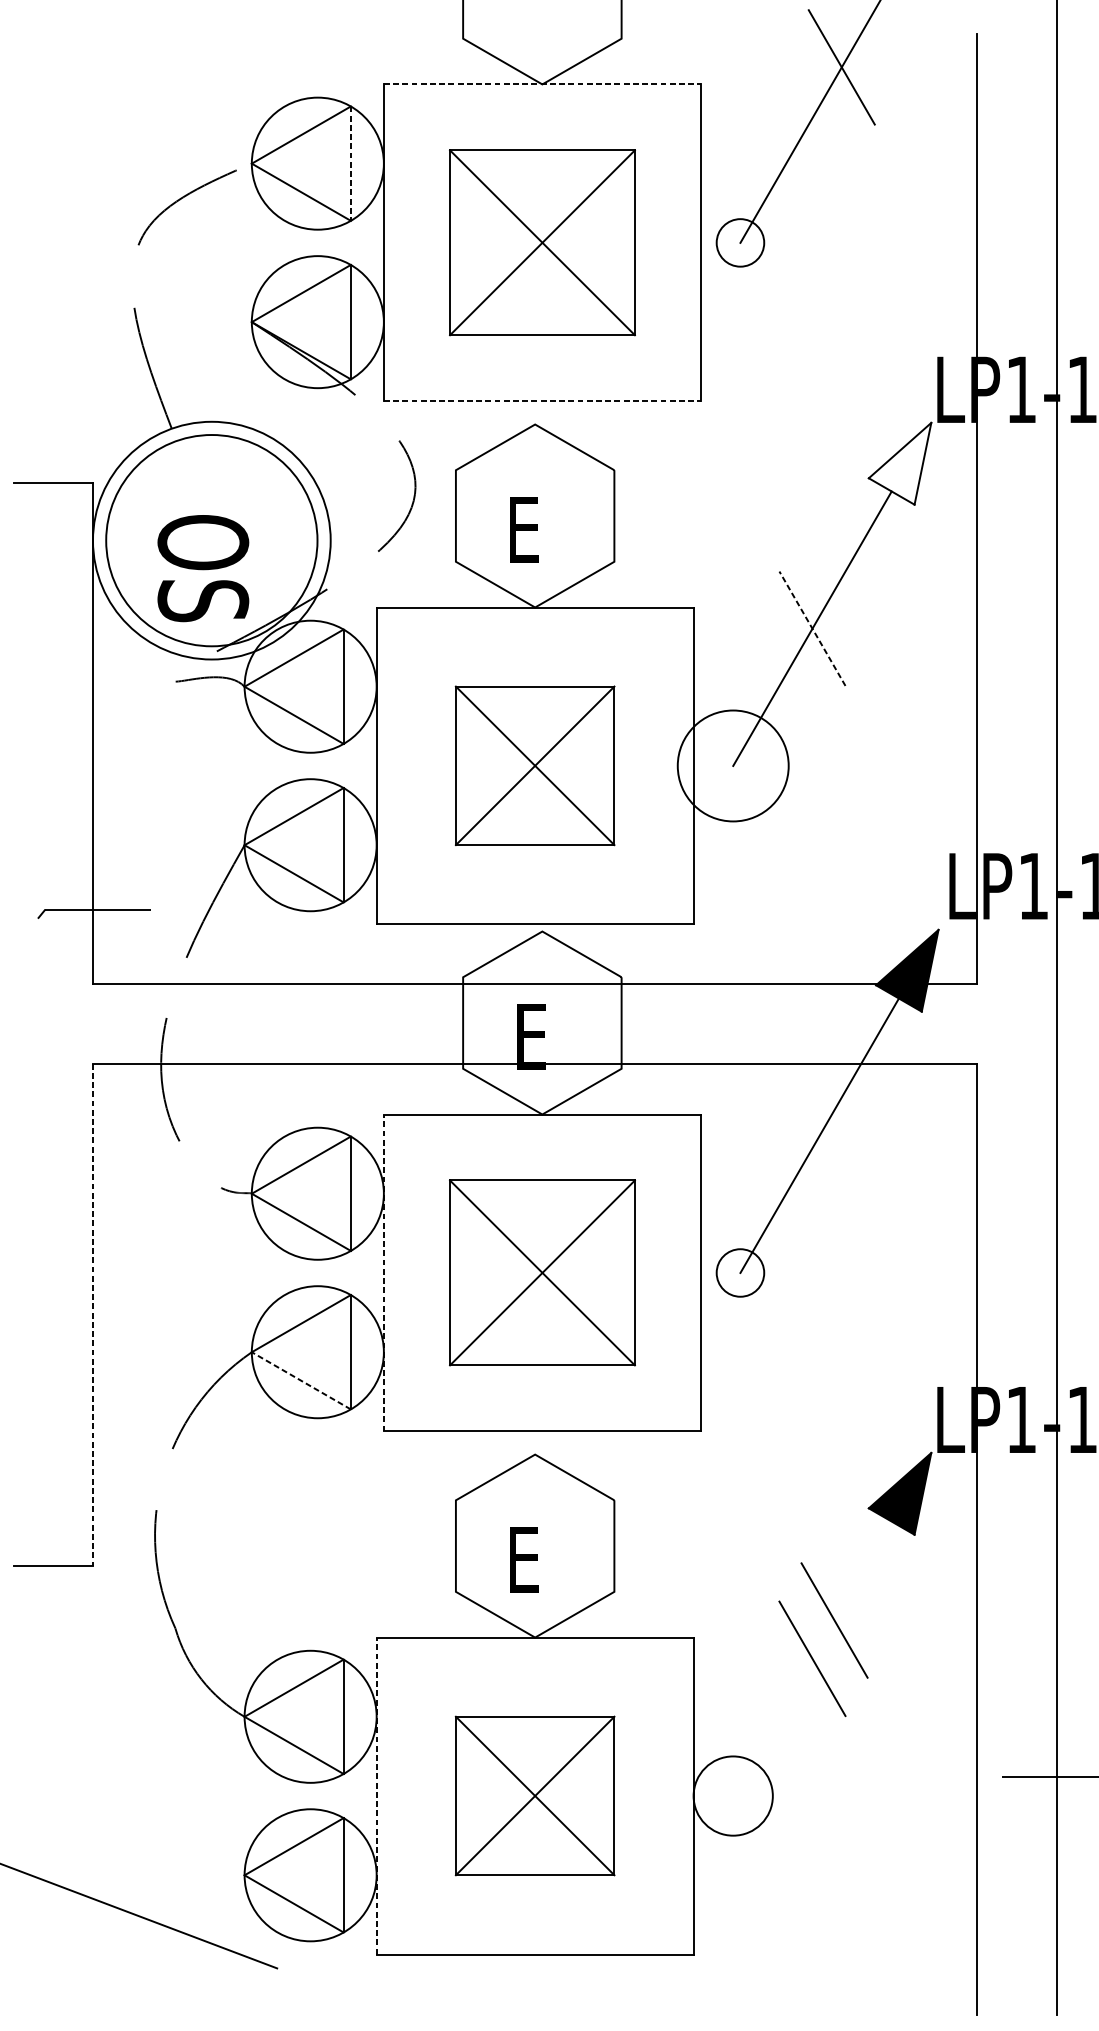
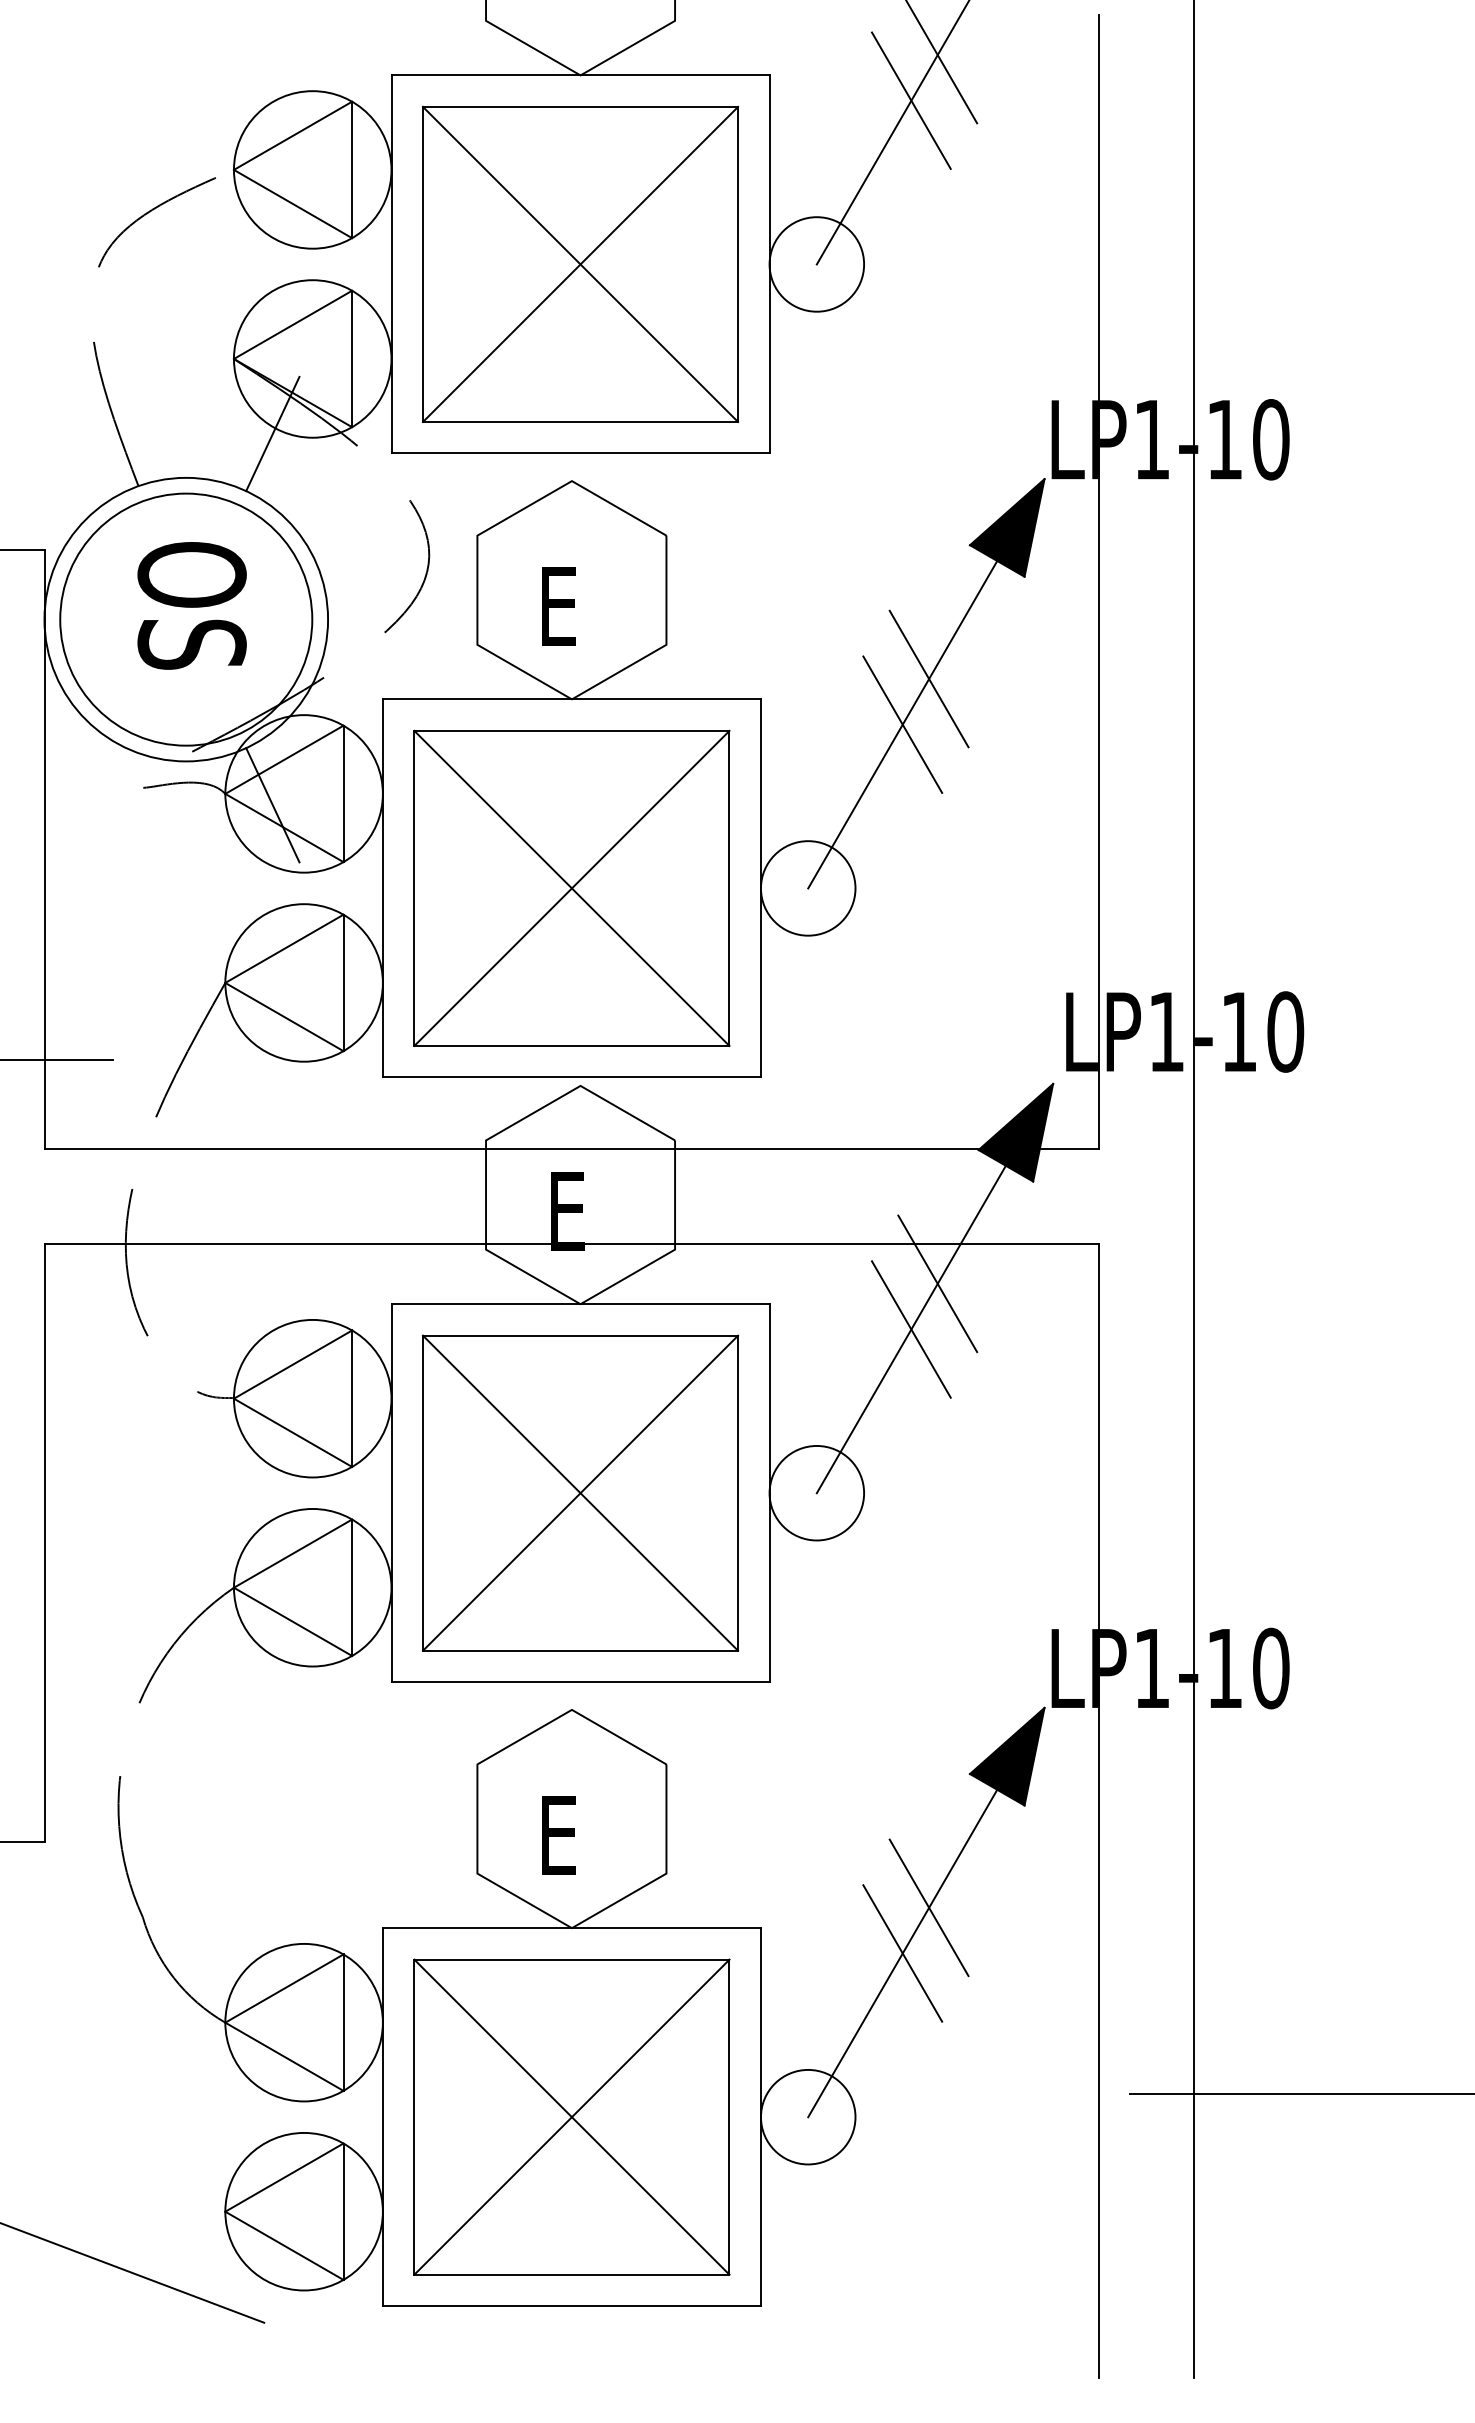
line: (543, 84) -> (581, 75), dashed -> solid
line: (818, 105) -> (910, 100), added
line: (351, 164) -> (352, 170), dashed -> solid
part: (542, 242) -> (580, 263), size x1.43
circle: (740, 242) -> (816, 264), size x1.67
line: (284, 384) -> (272, 433), added
line: (543, 401) -> (581, 453), dashed -> solid
fill: (899, 463) -> (1006, 527), added
text: (202, 568) -> (191, 605), moved
line: (834, 590) -> (928, 678), added
line: (812, 628) -> (902, 724), dashed -> solid
line: (284, 696) -> (272, 805), added
part: (534, 765) -> (571, 887), size x1.67
circle: (732, 766) -> (807, 888), size x0.71
line: (841, 1097) -> (937, 1283), added
line: (818, 1135) -> (910, 1329), added
line: (383, 1272) -> (391, 1492), dashed -> solid
part: (542, 1272) -> (580, 1492), size x1.43
circle: (740, 1272) -> (816, 1492), size x1.67
line: (93, 1315) -> (44, 1543), dashed -> solid
line: (300, 1380) -> (292, 1621), dashed -> solid
line: (812, 1658) -> (902, 1953), added
line: (376, 1795) -> (382, 2116), dashed -> solid
part: (534, 1795) -> (571, 2116), size x1.67

